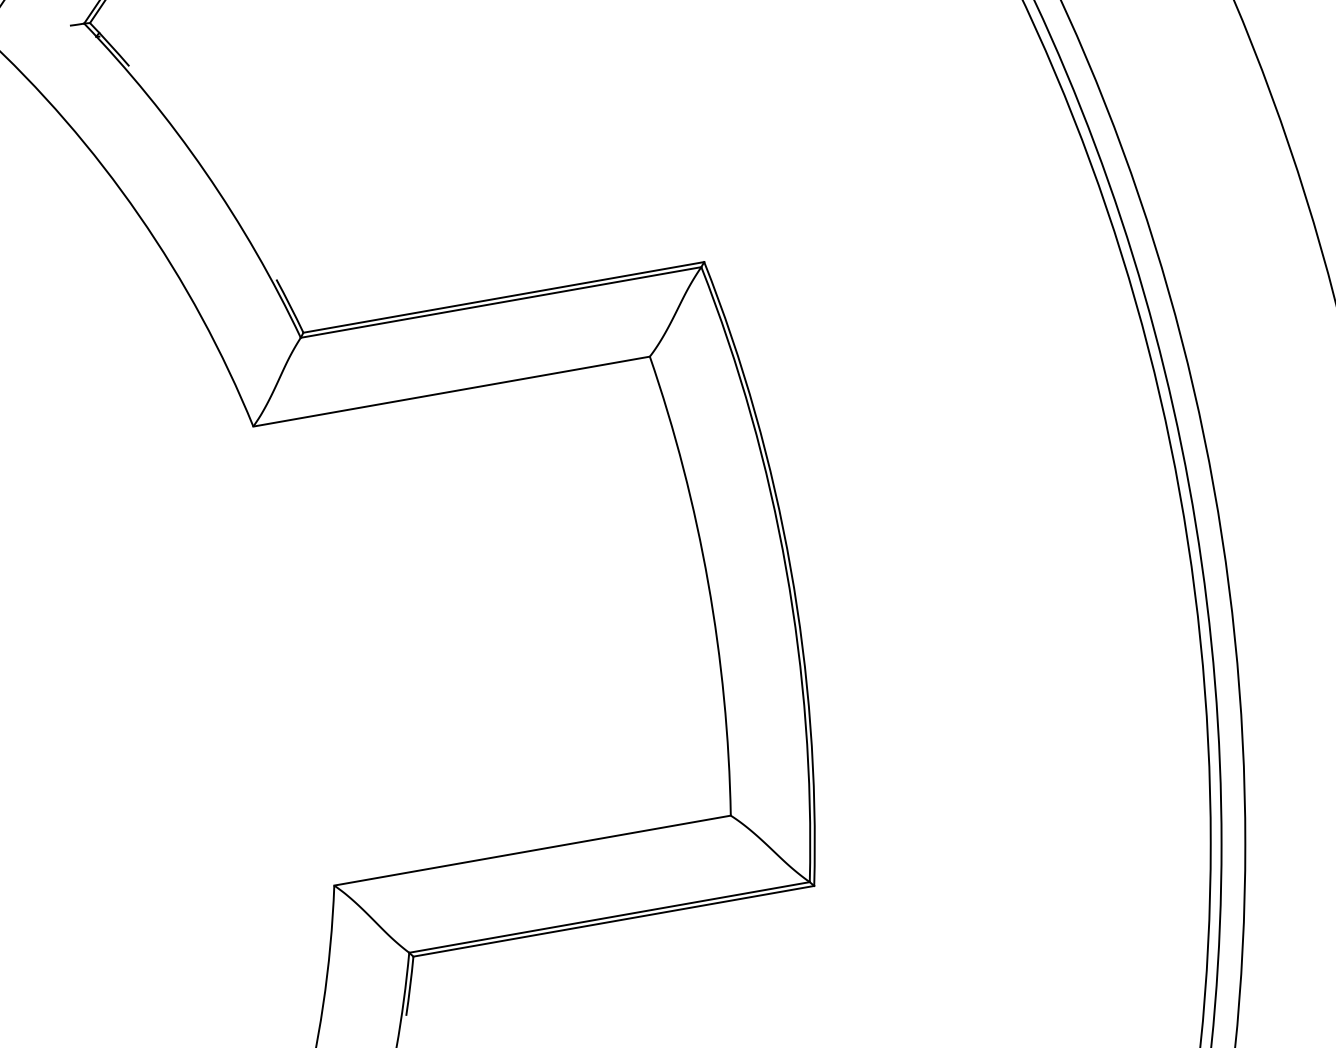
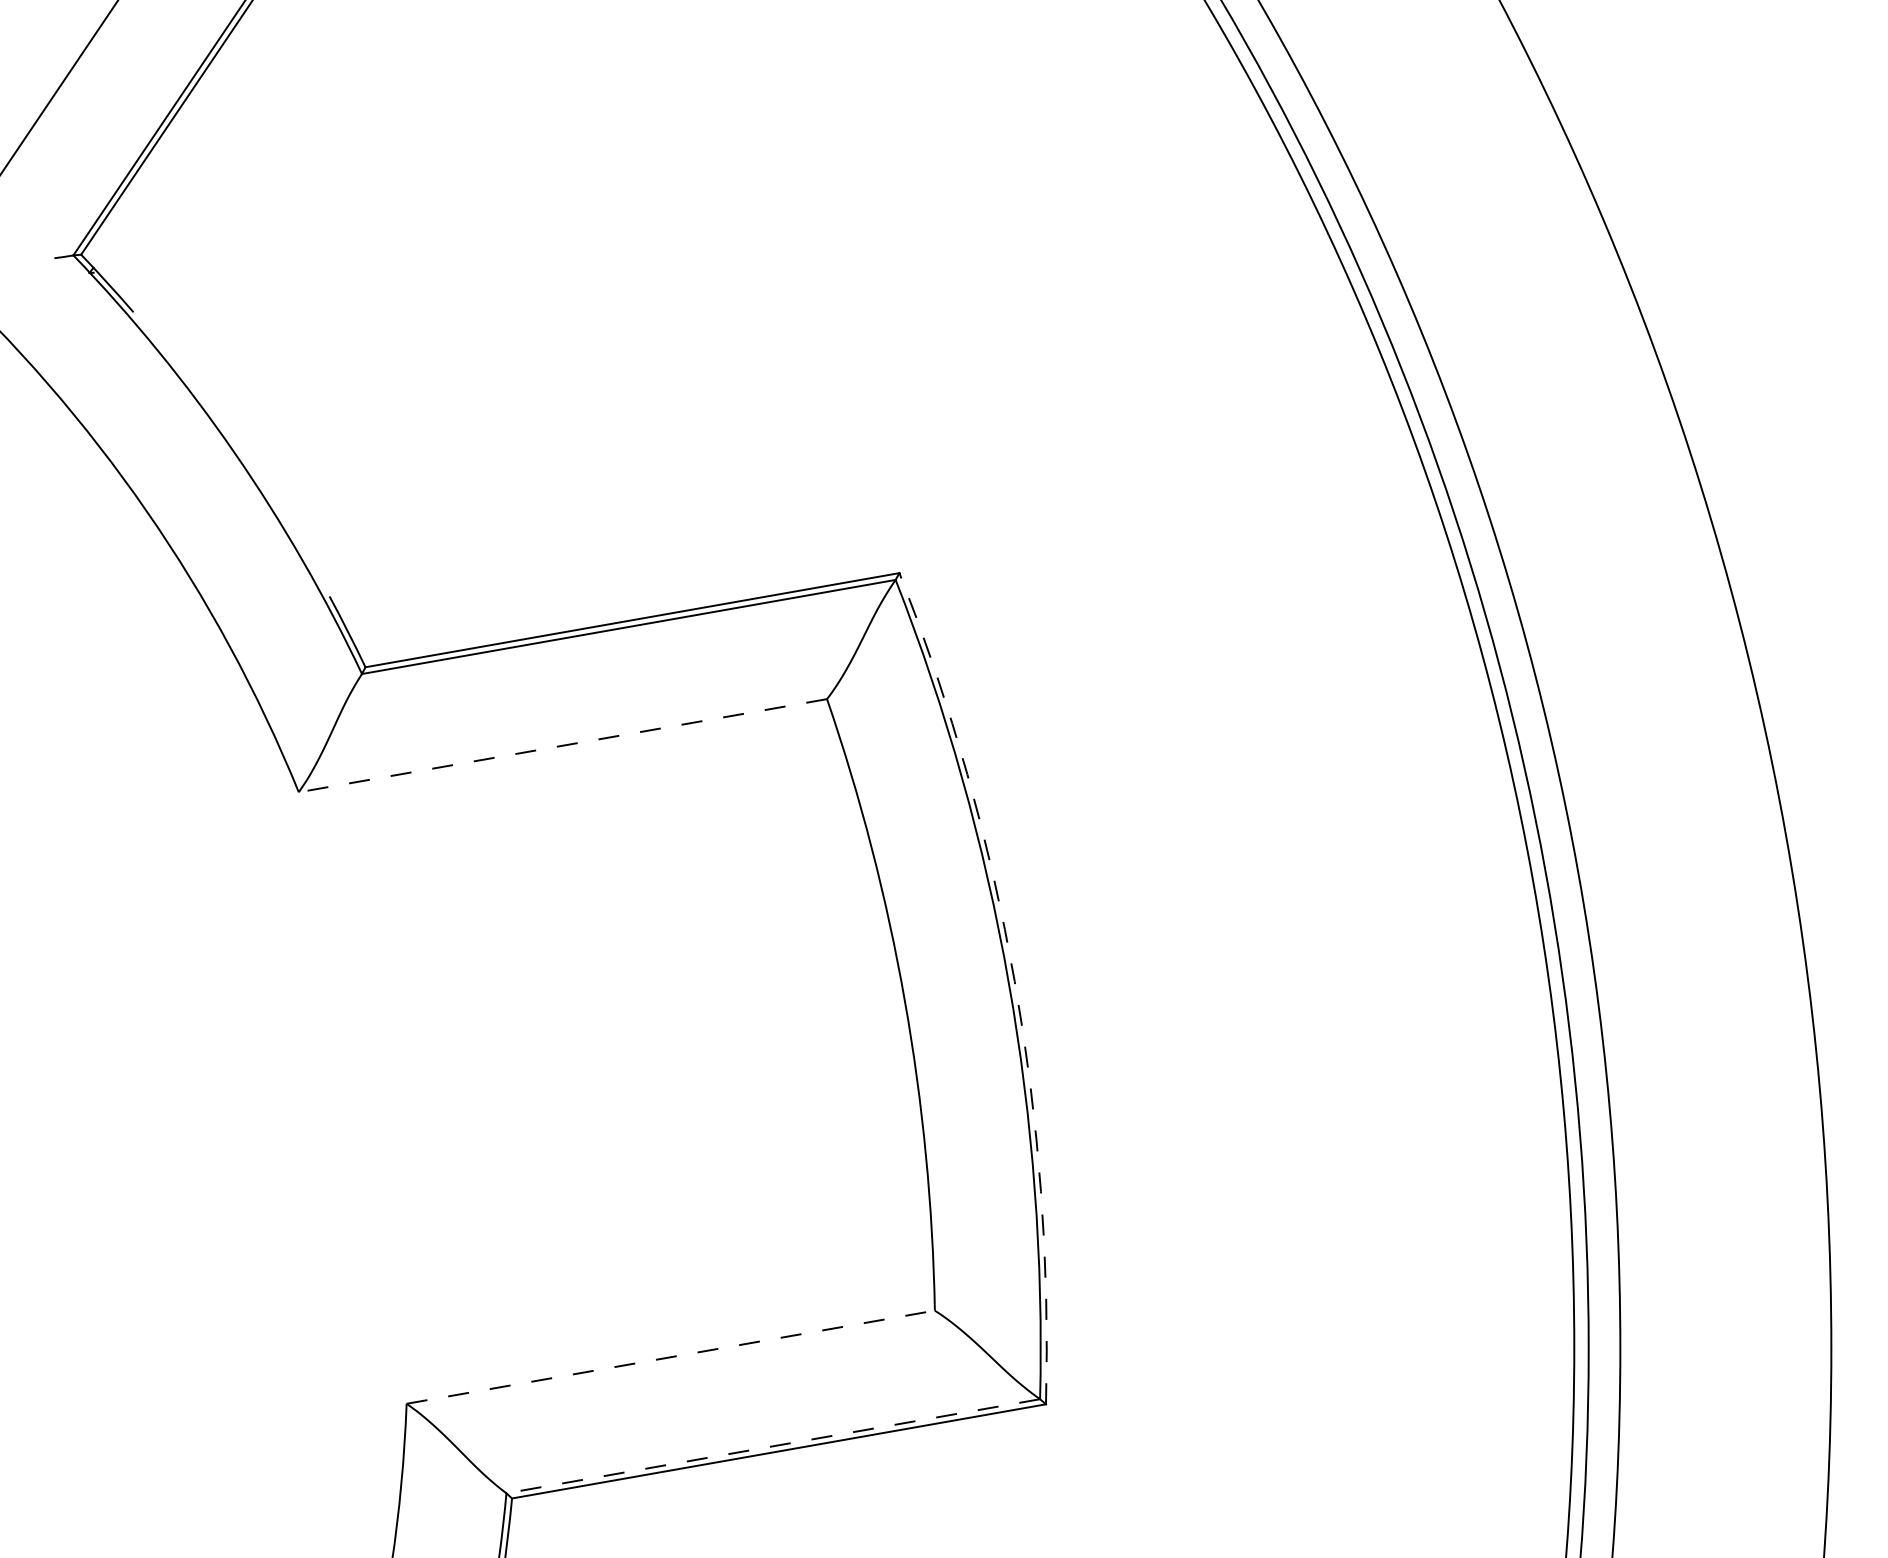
line: (451, 391) -> (562, 745), solid -> dashed
arc: (790, 568) -> (1014, 981), solid -> dashed
line: (533, 850) -> (671, 1357), solid -> dashed
line: (609, 917) -> (773, 1446), solid -> dashed

